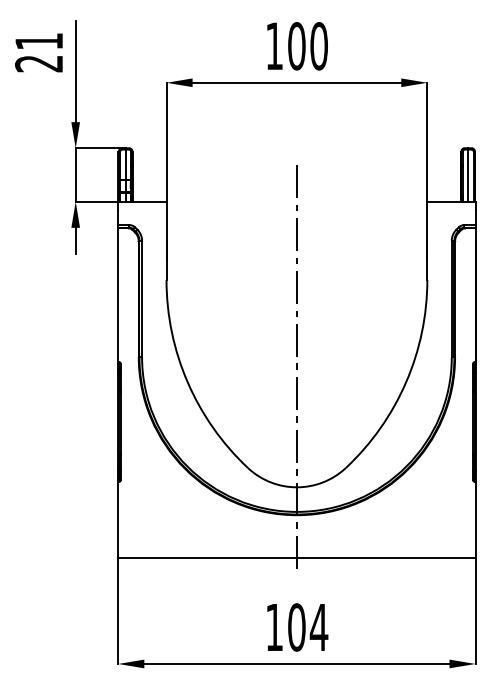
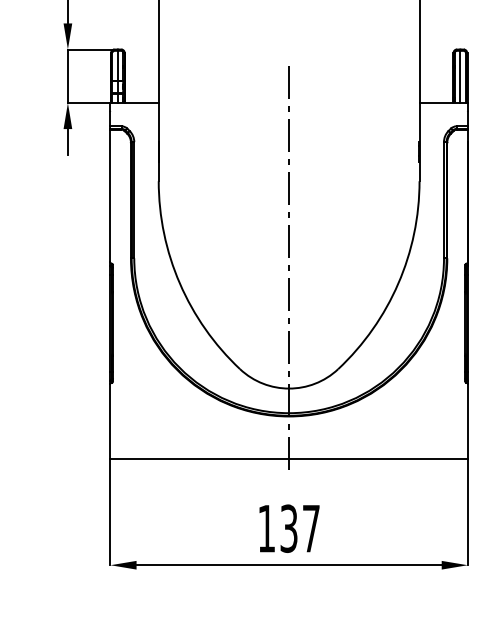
text: (308, 627) -> (300, 528), 104 -> 137

